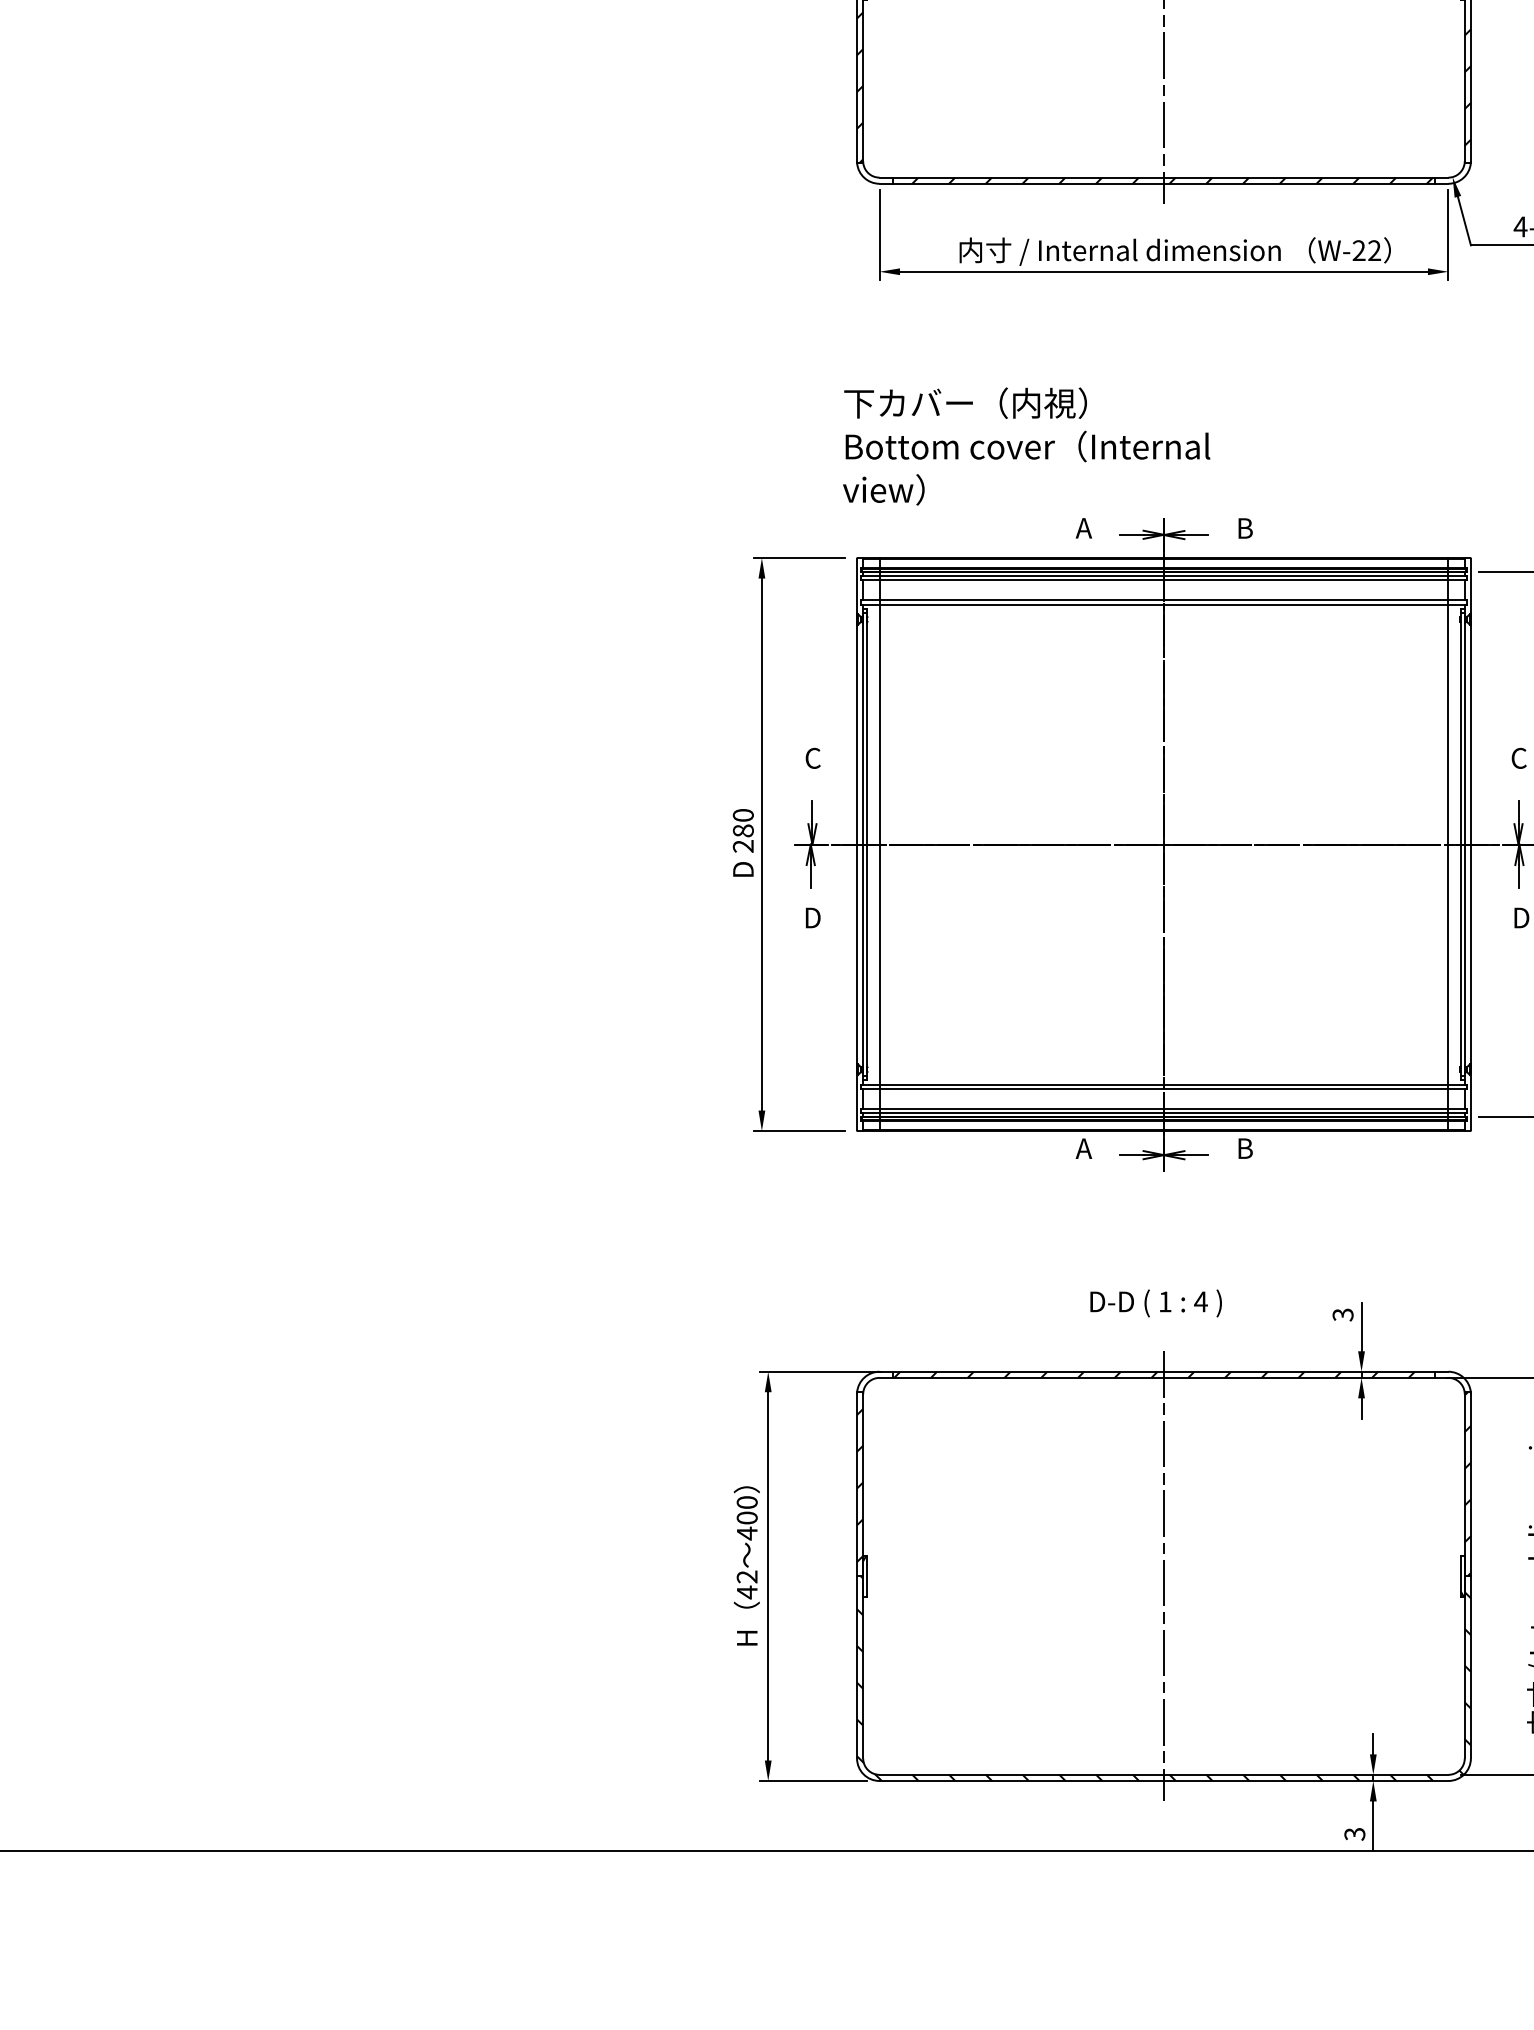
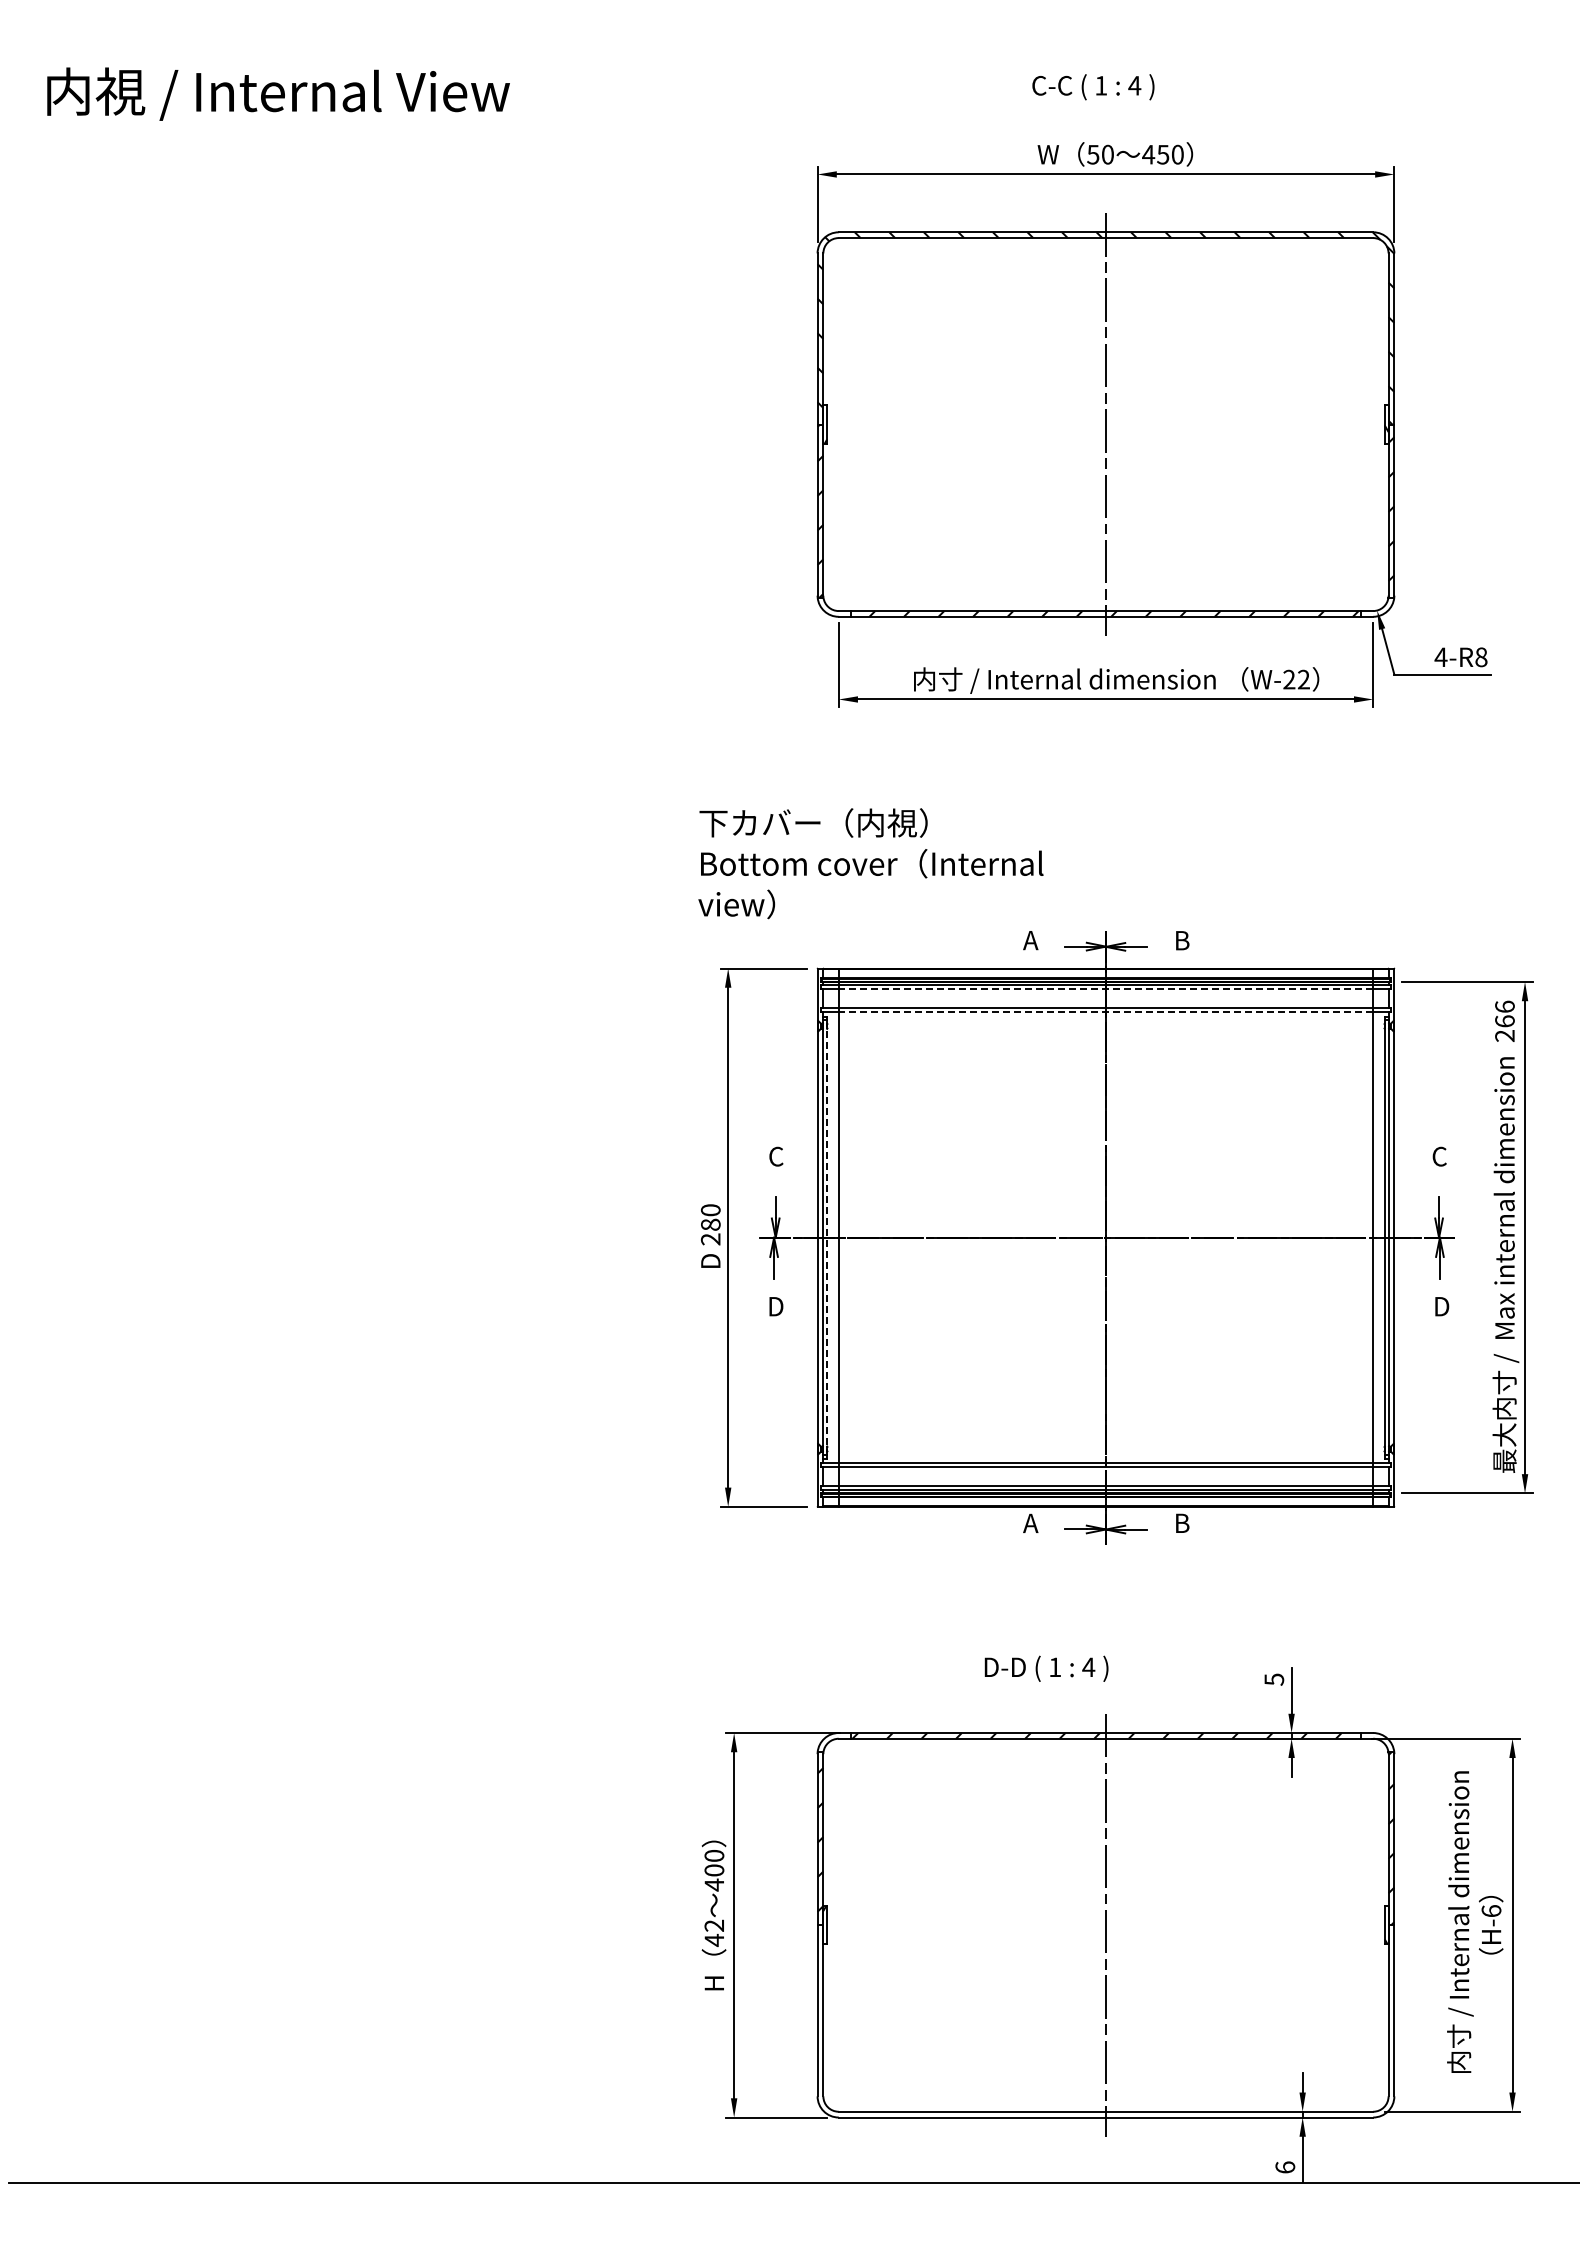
text: (1026, 446) -> (870, 863), moved
line: (1163, 580) -> (1105, 989), solid -> dashed
line: (1163, 604) -> (1105, 1012), solid -> dashed
line: (867, 845) -> (827, 1238), solid -> dashed
text: (1156, 1303) -> (1046, 1668), moved
text: (1342, 1314) -> (1273, 1679), 3 -> 5
hatch: (1163, 1678) -> (1105, 2021), removed
text: (1355, 1834) -> (1285, 2167), 3 -> 6

